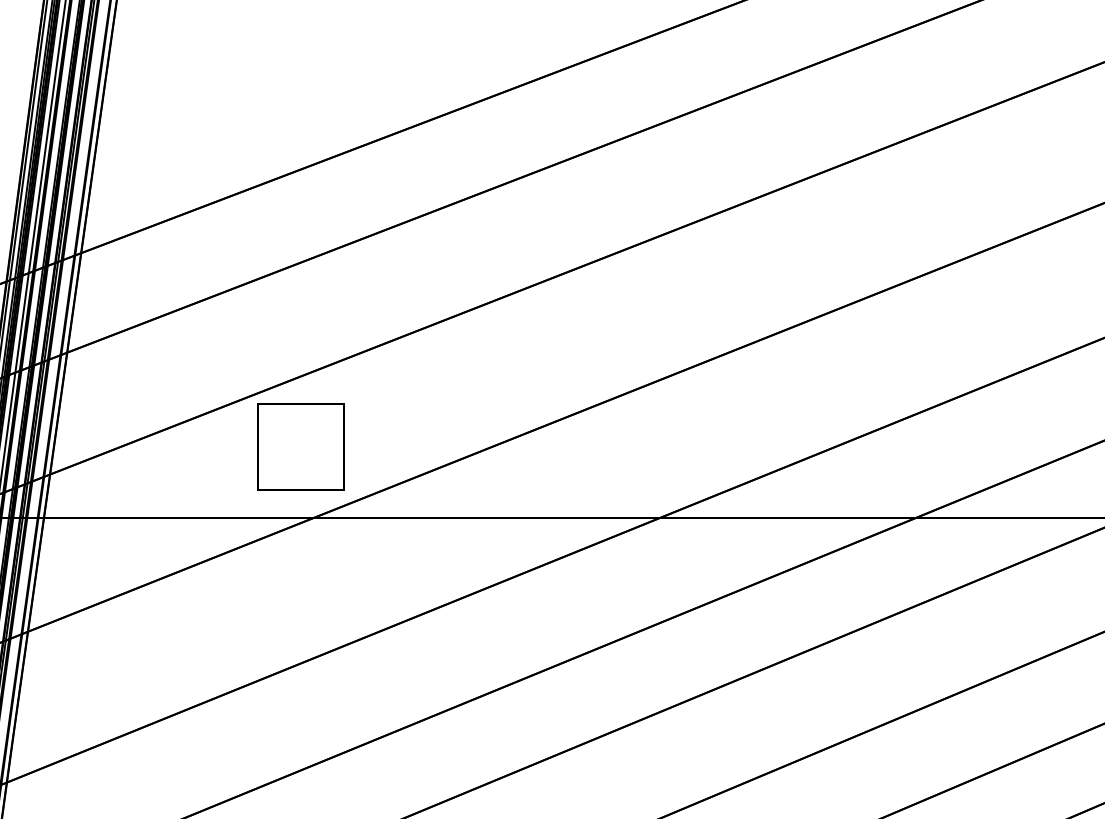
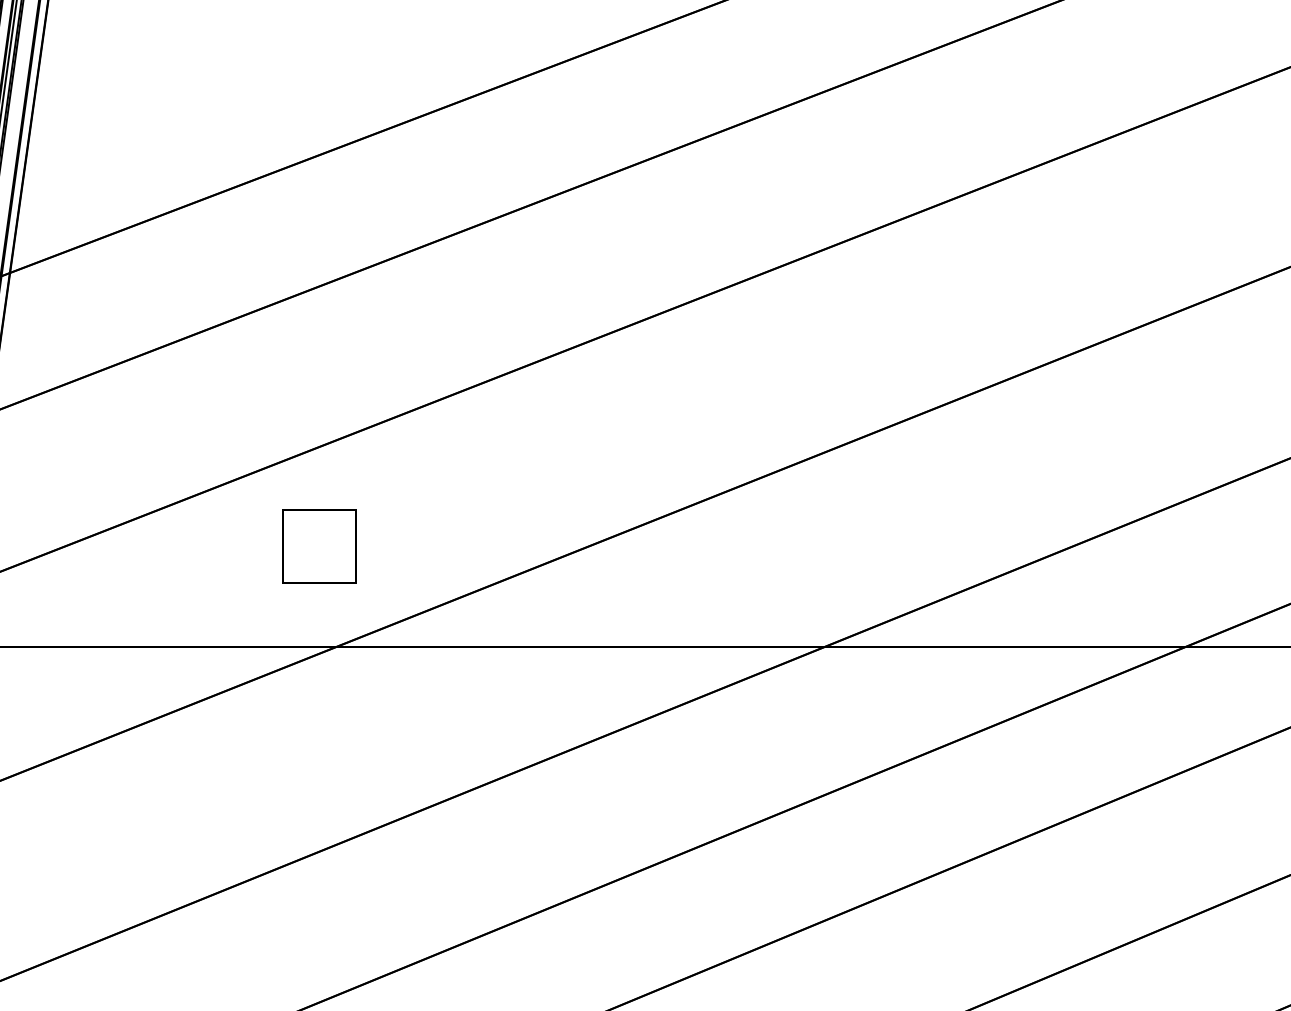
part: (300, 446) -> (319, 545), size x0.6

